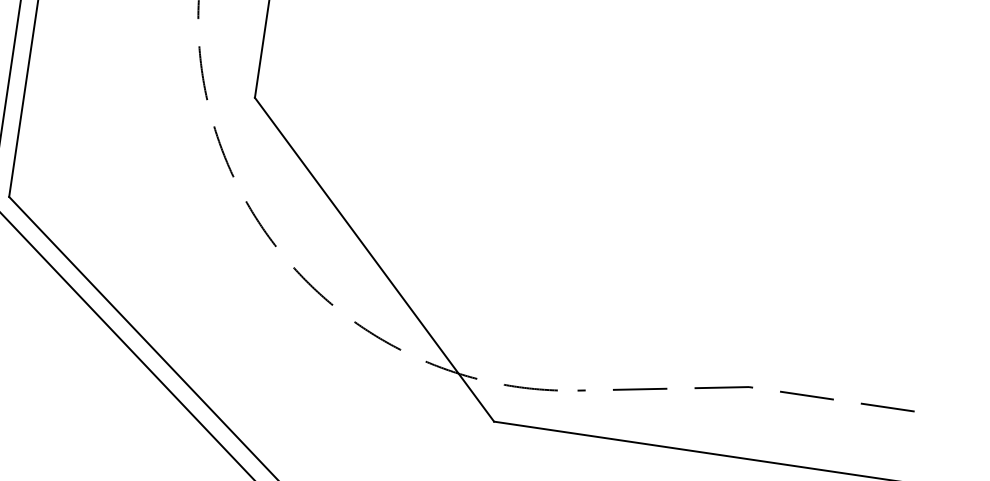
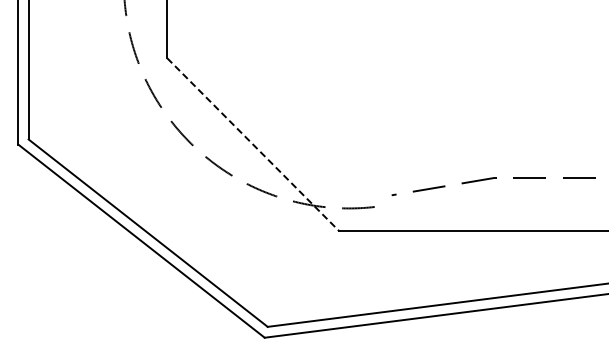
line: (374, 260) -> (253, 145), solid -> dashed
part: (745, 389) -> (492, 179), moved

